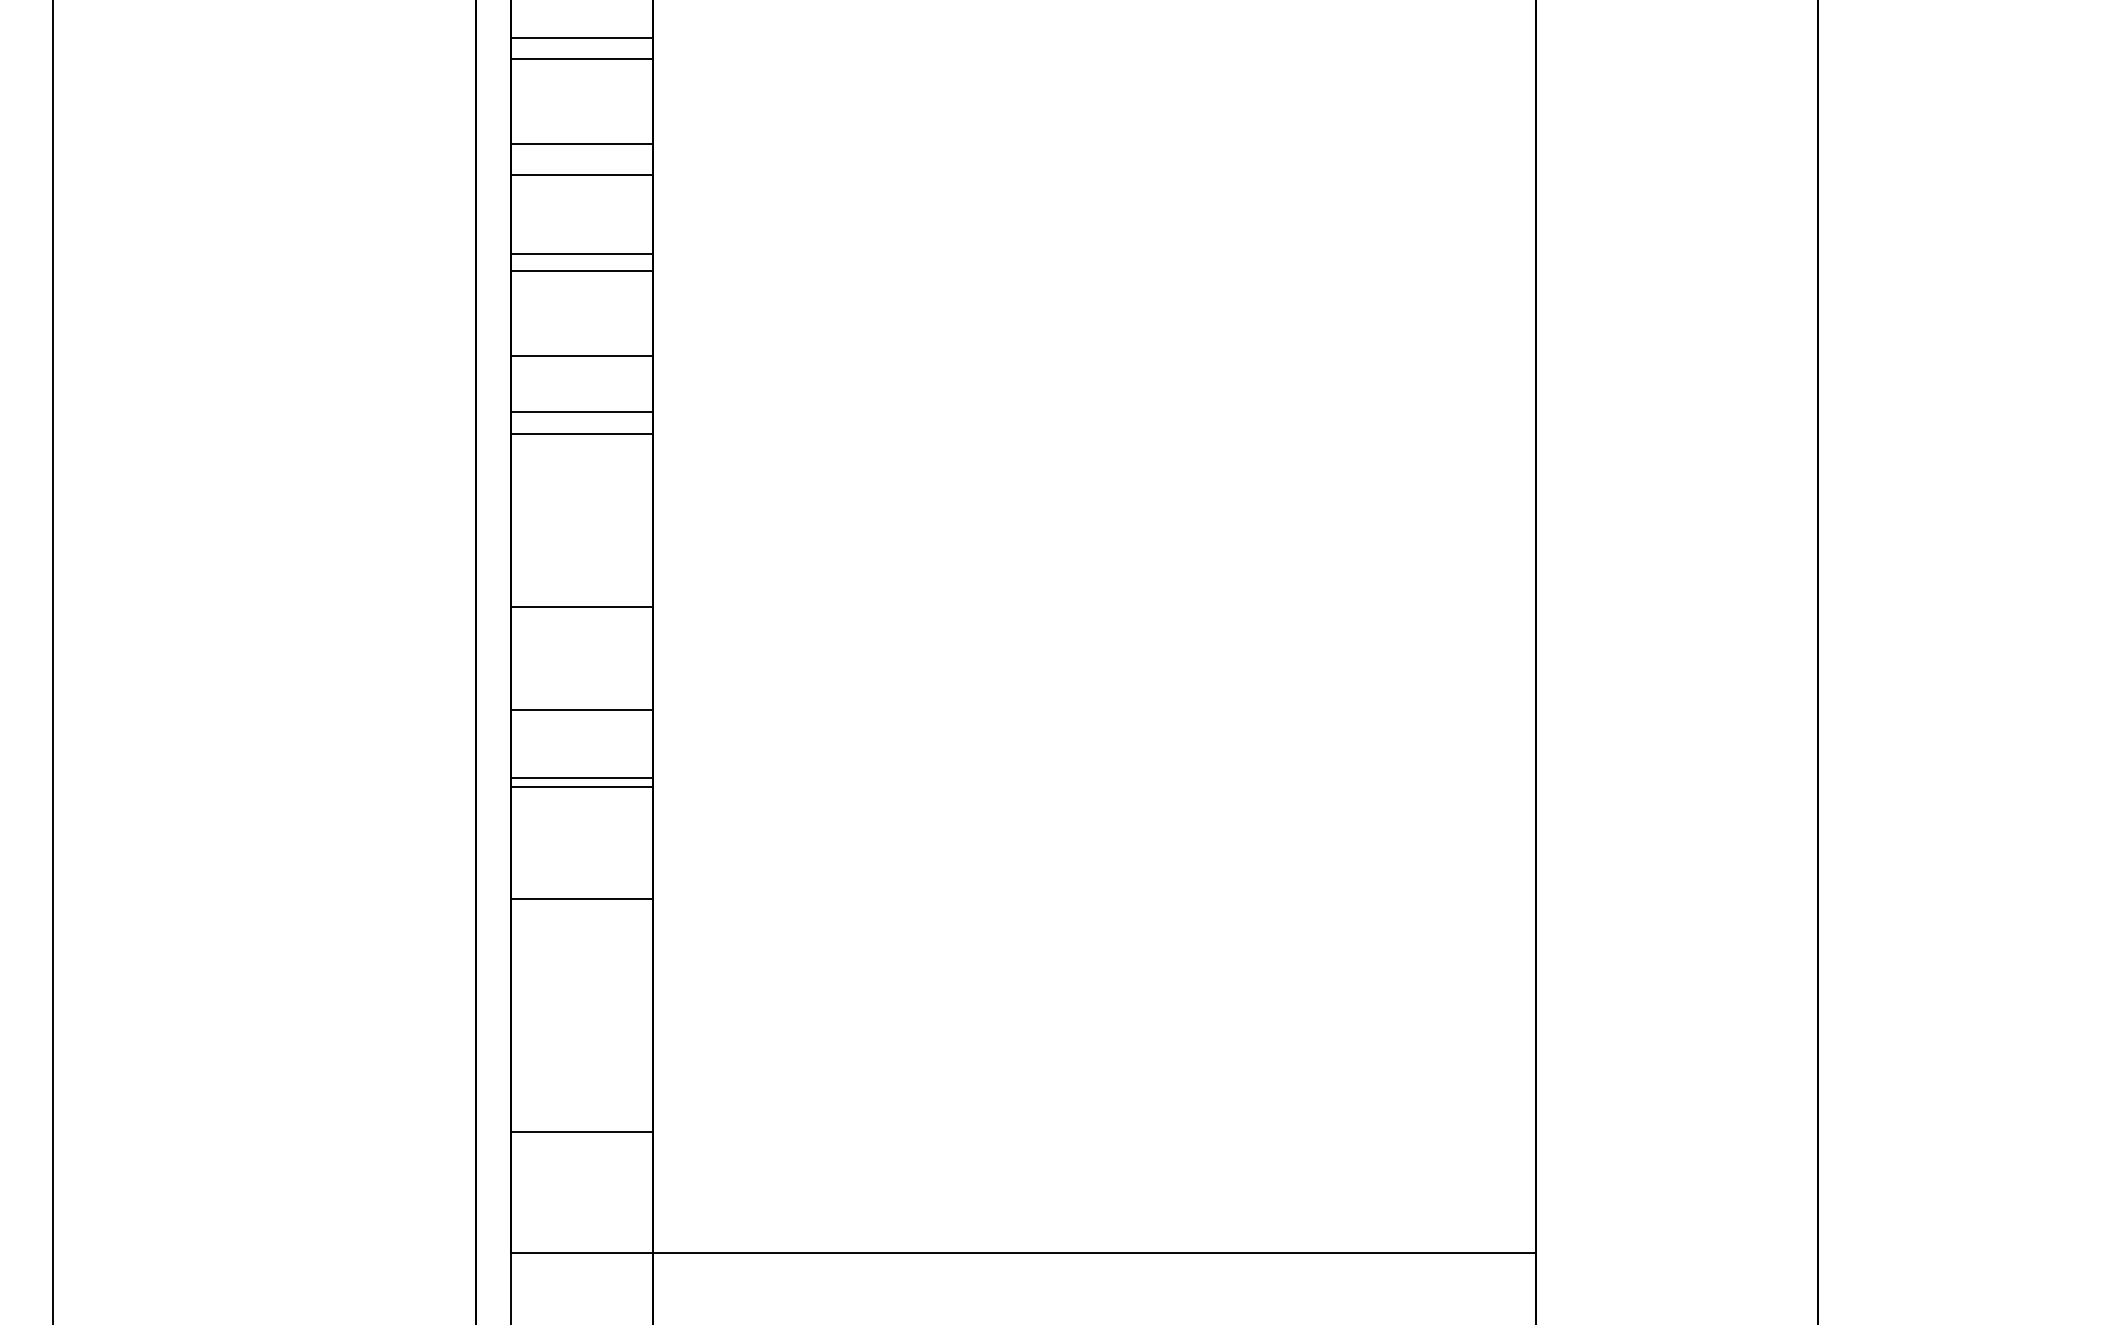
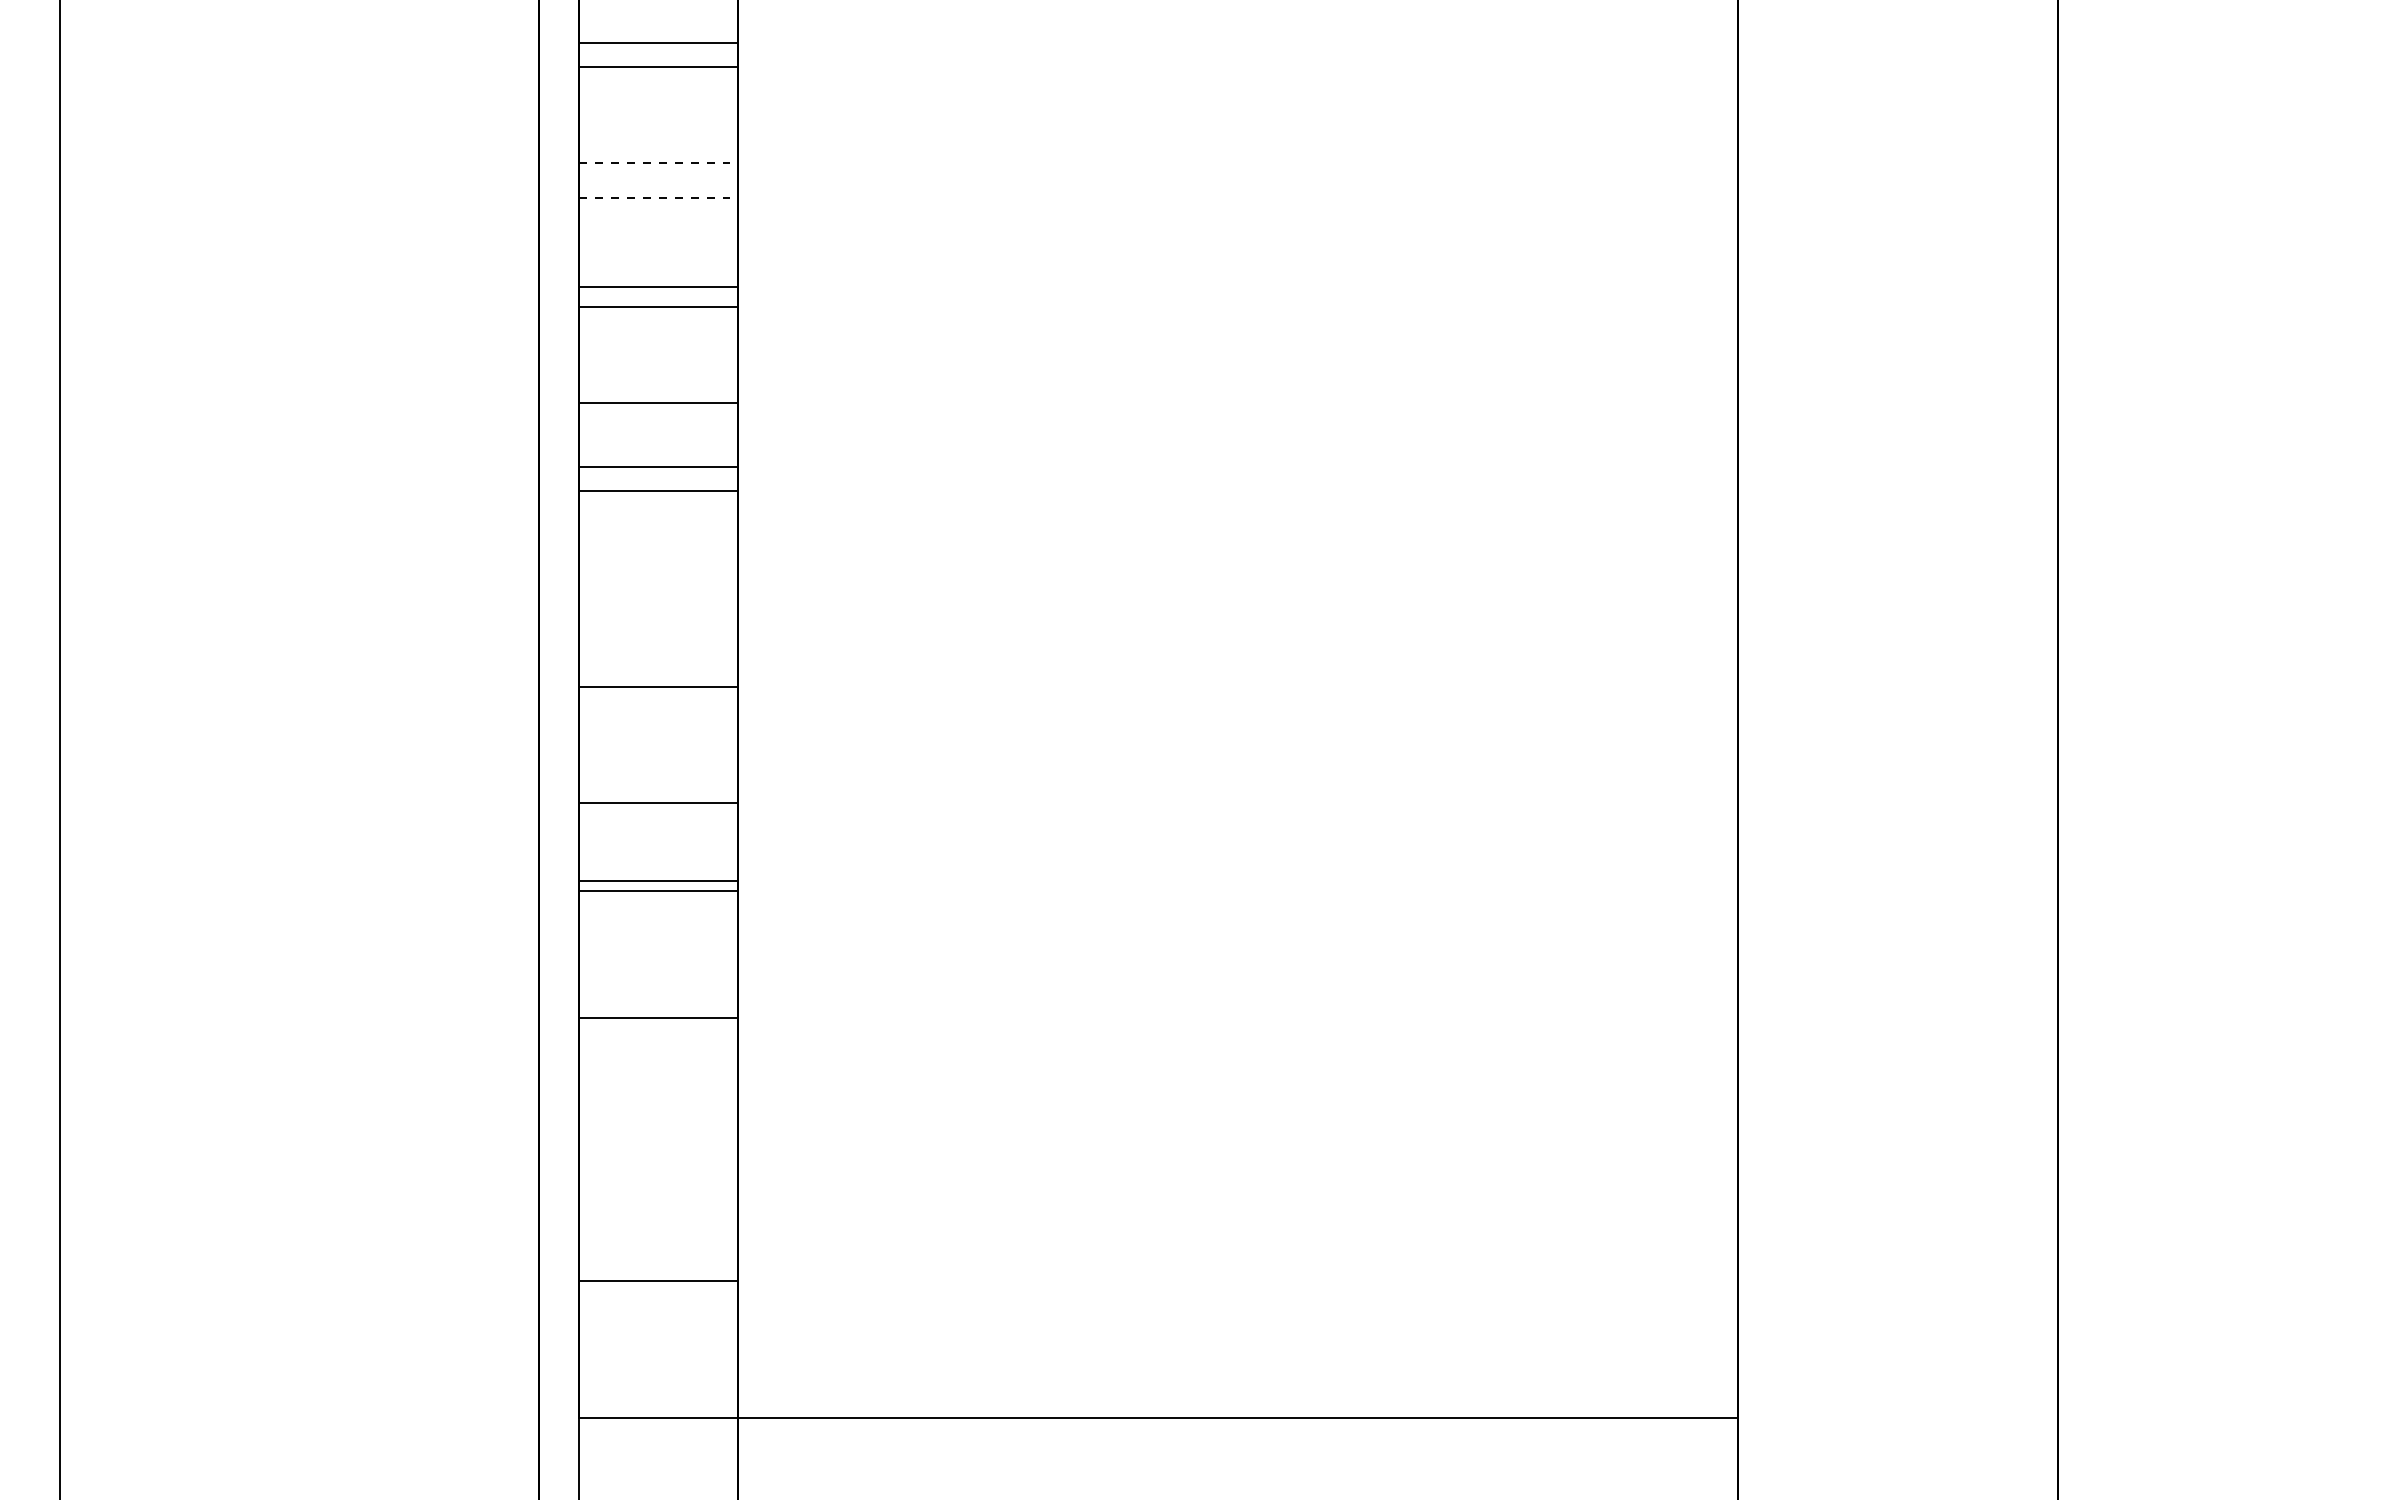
line: (581, 144) -> (658, 163), solid -> dashed
line: (581, 174) -> (658, 197), solid -> dashed

